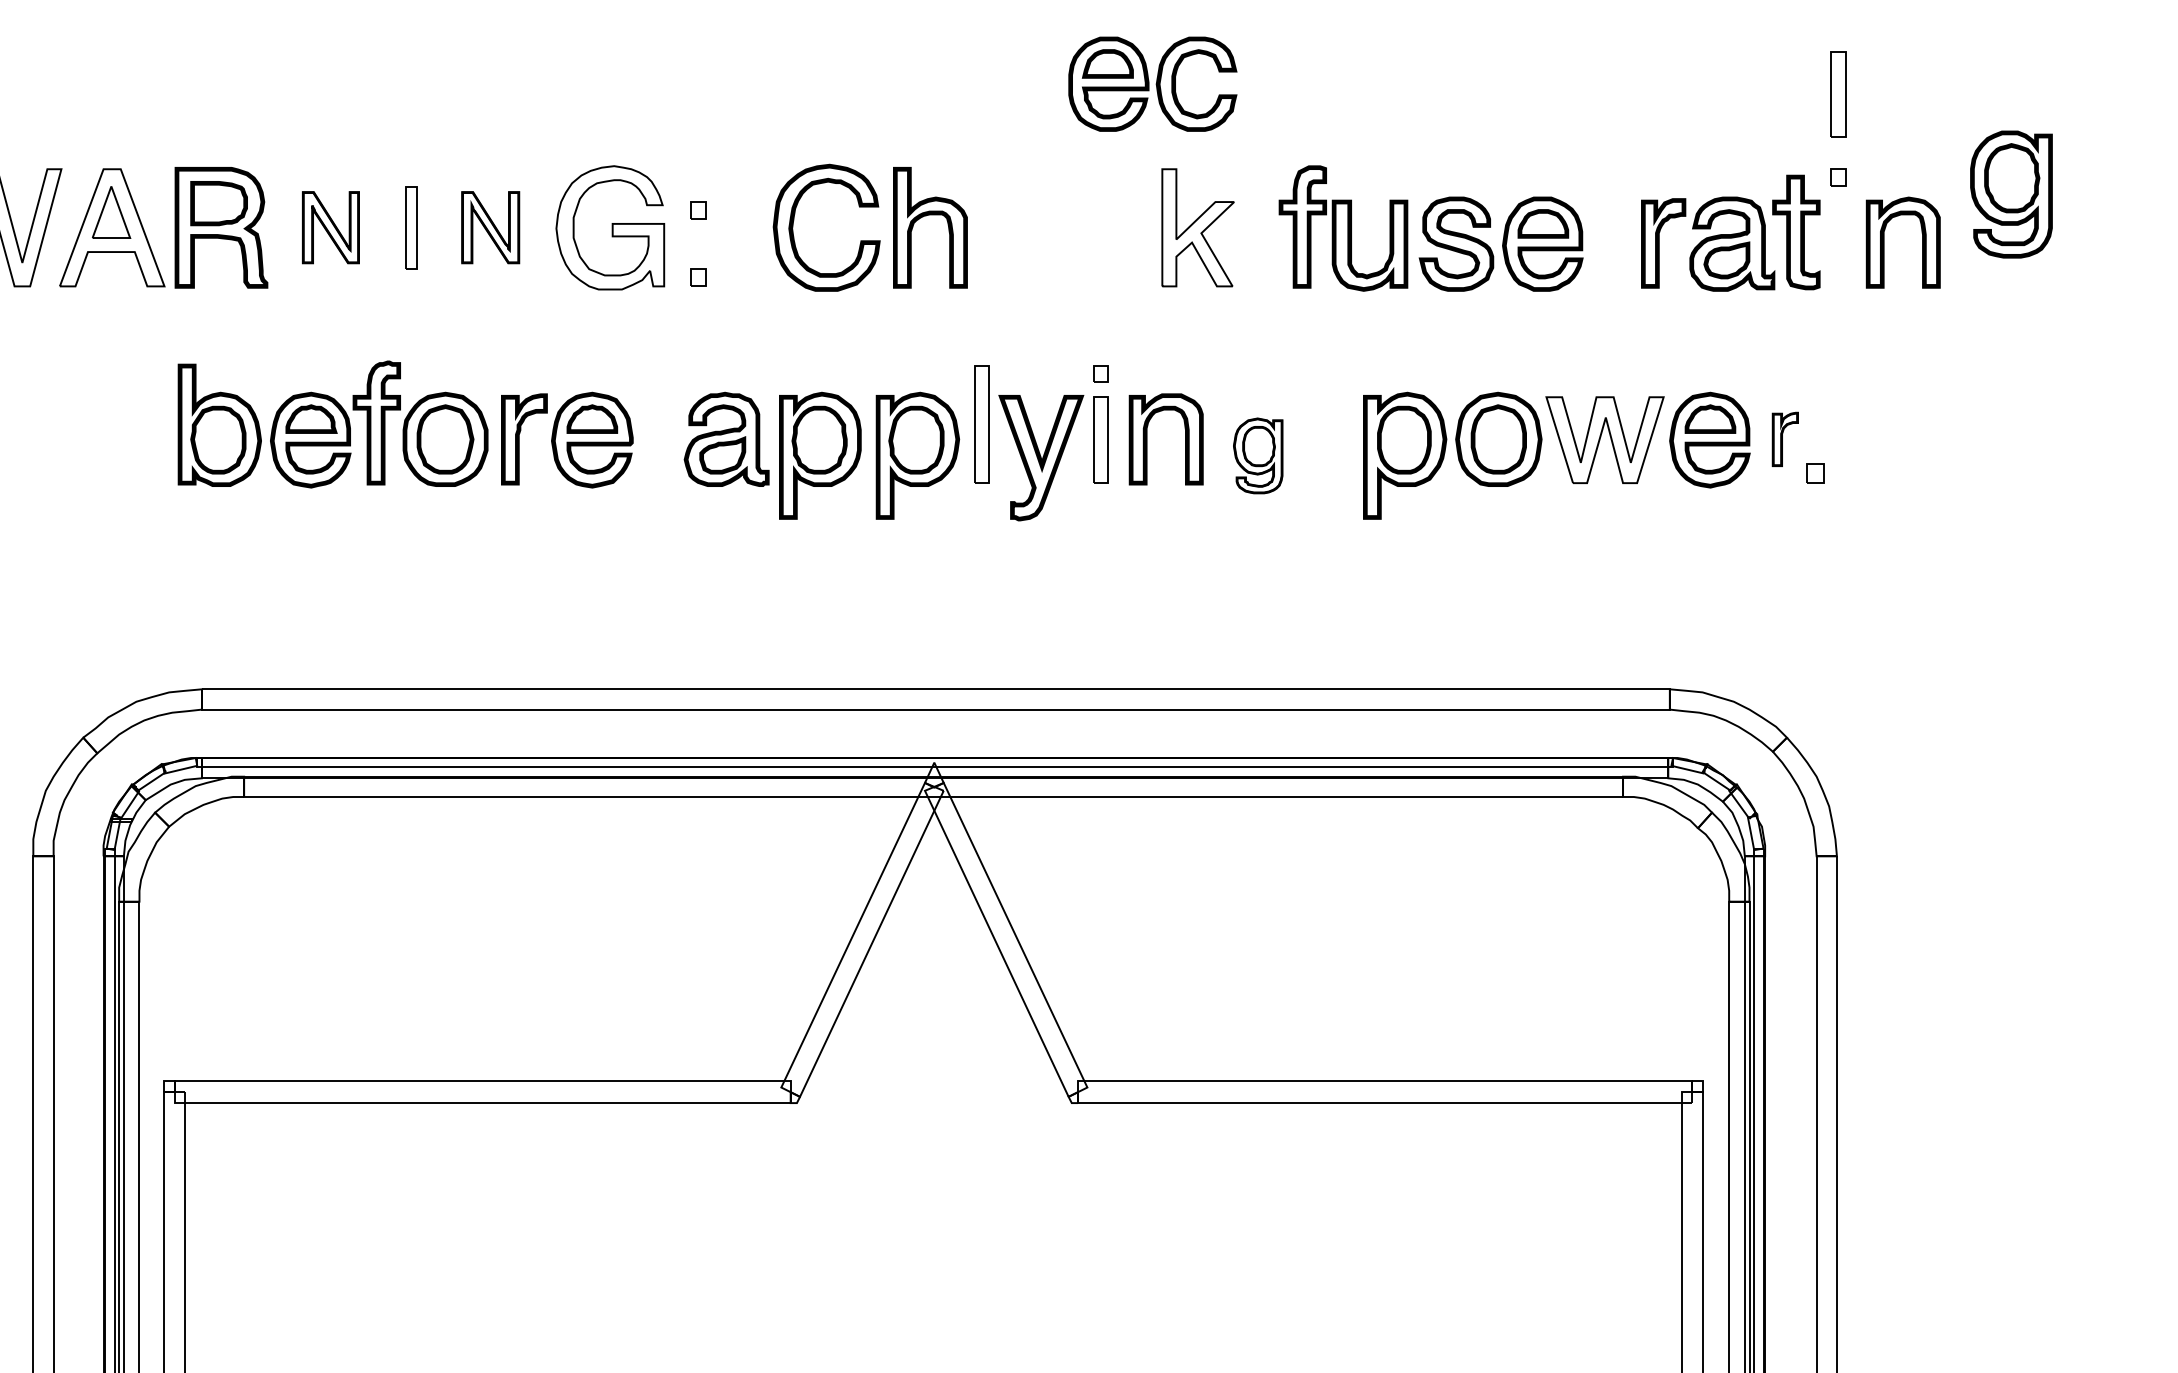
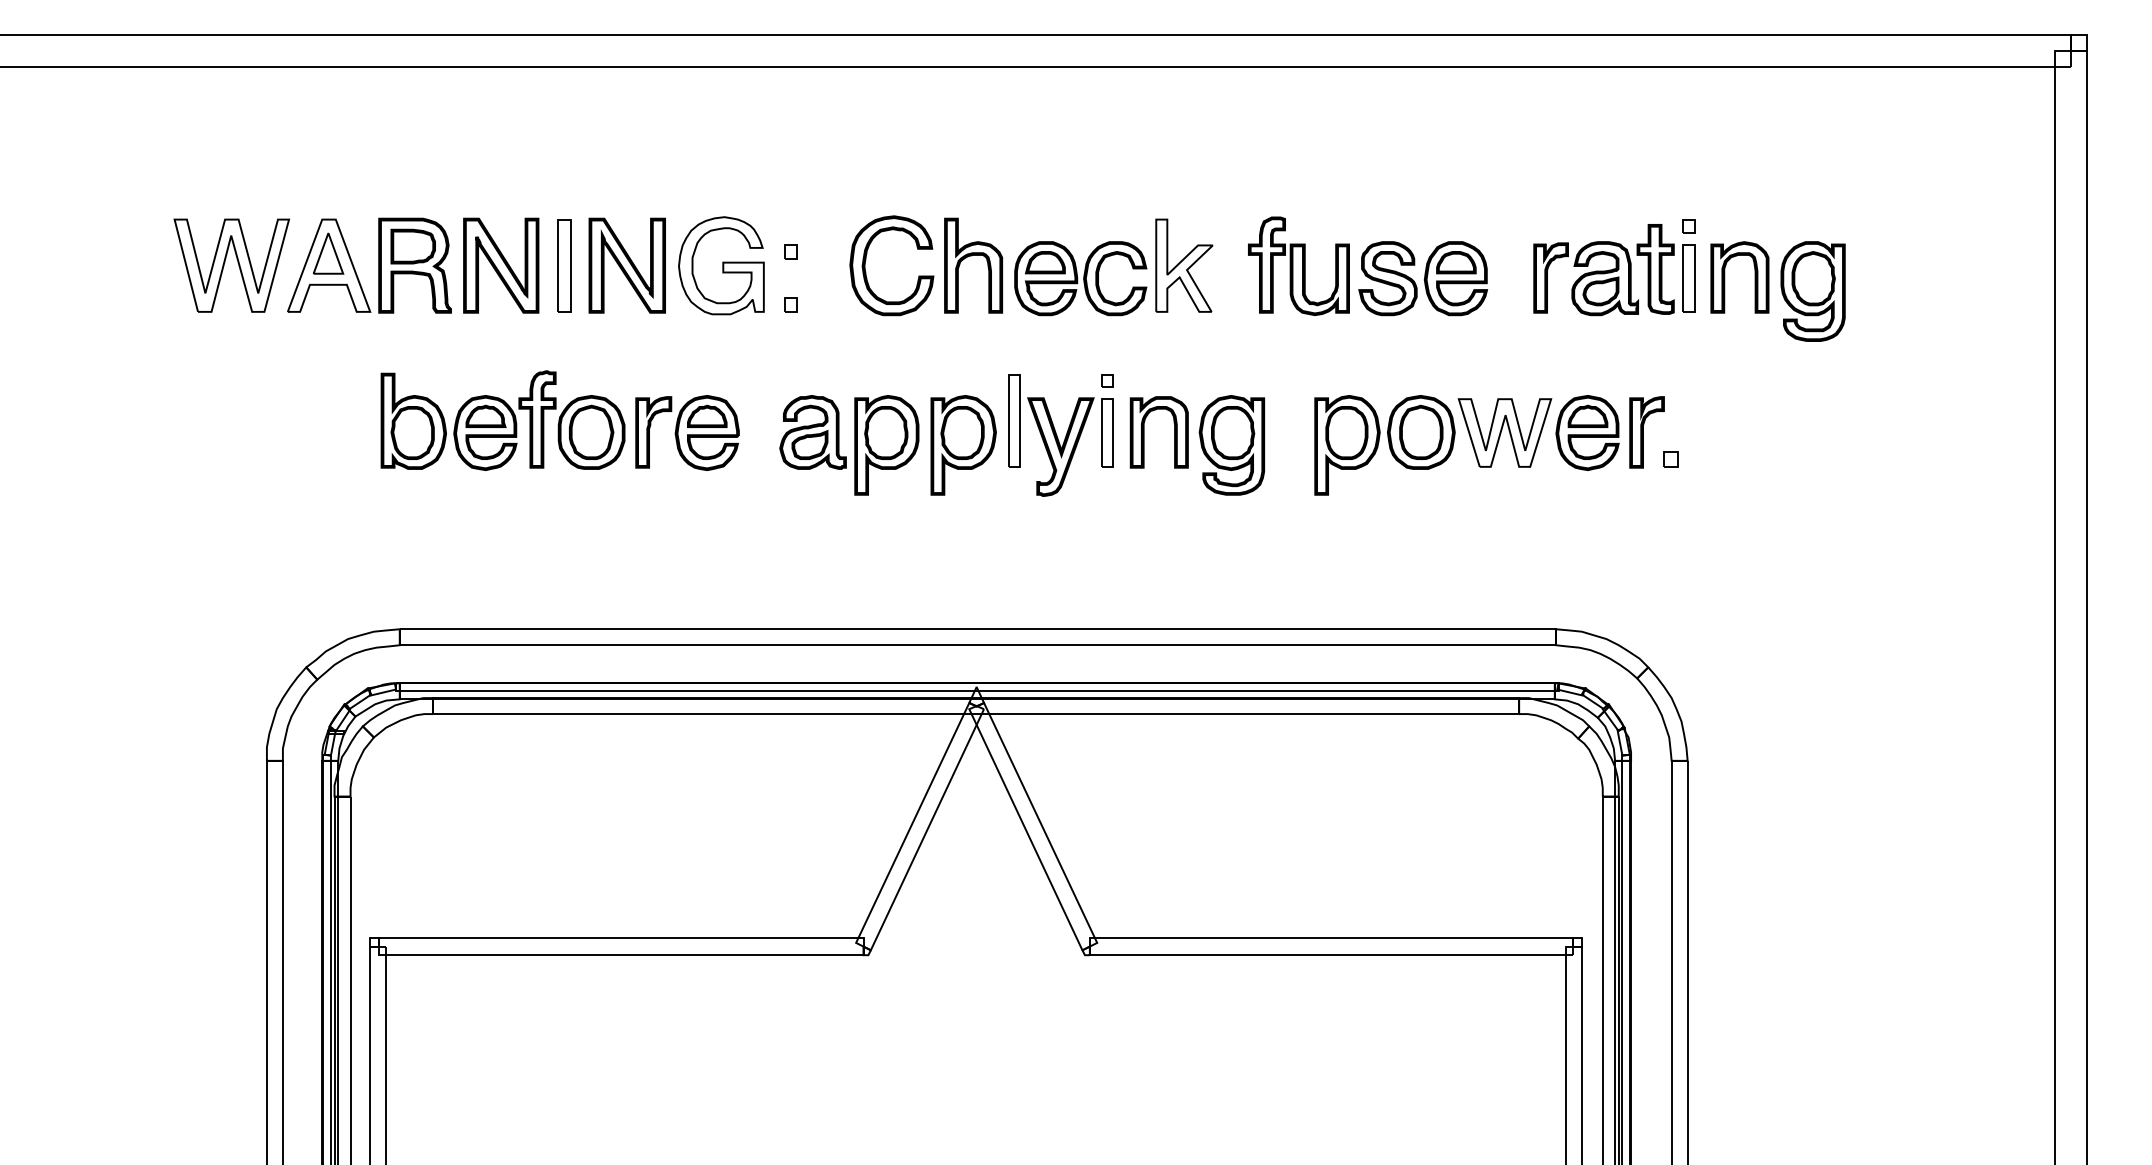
part: (1152, 84) -> (1080, 278), moved
part: (1838, 94) -> (1688, 278), moved
part: (2010, 194) -> (1812, 291), moved
part: (331, 227) -> (501, 265), size x1.67
part: (411, 227) -> (564, 265), size x1.43
part: (489, 227) -> (626, 265), size x1.67
part: (1784, 439) -> (1646, 432), size x1.67
part: (1257, 456) -> (1231, 445), size x1.67

